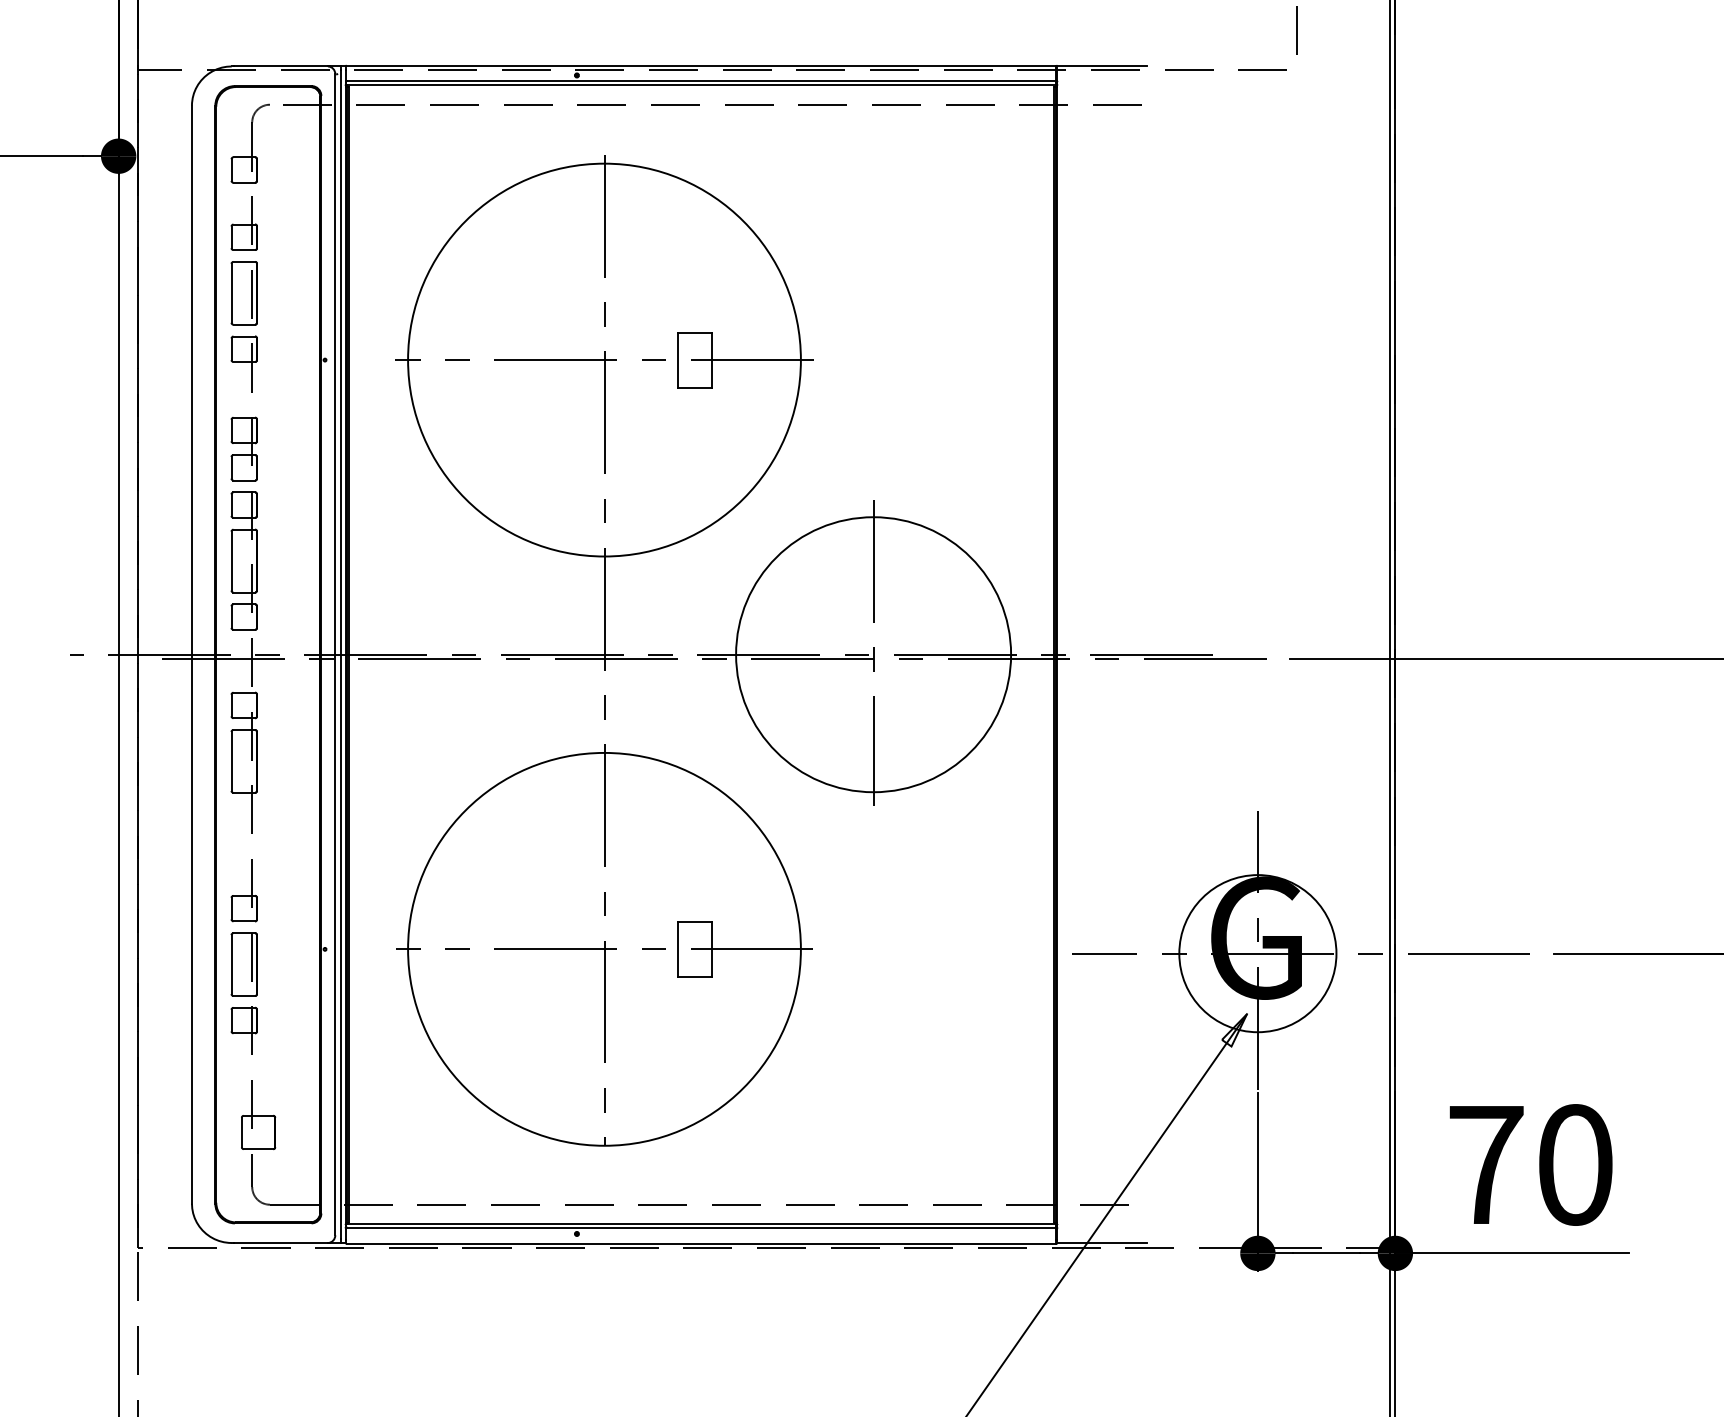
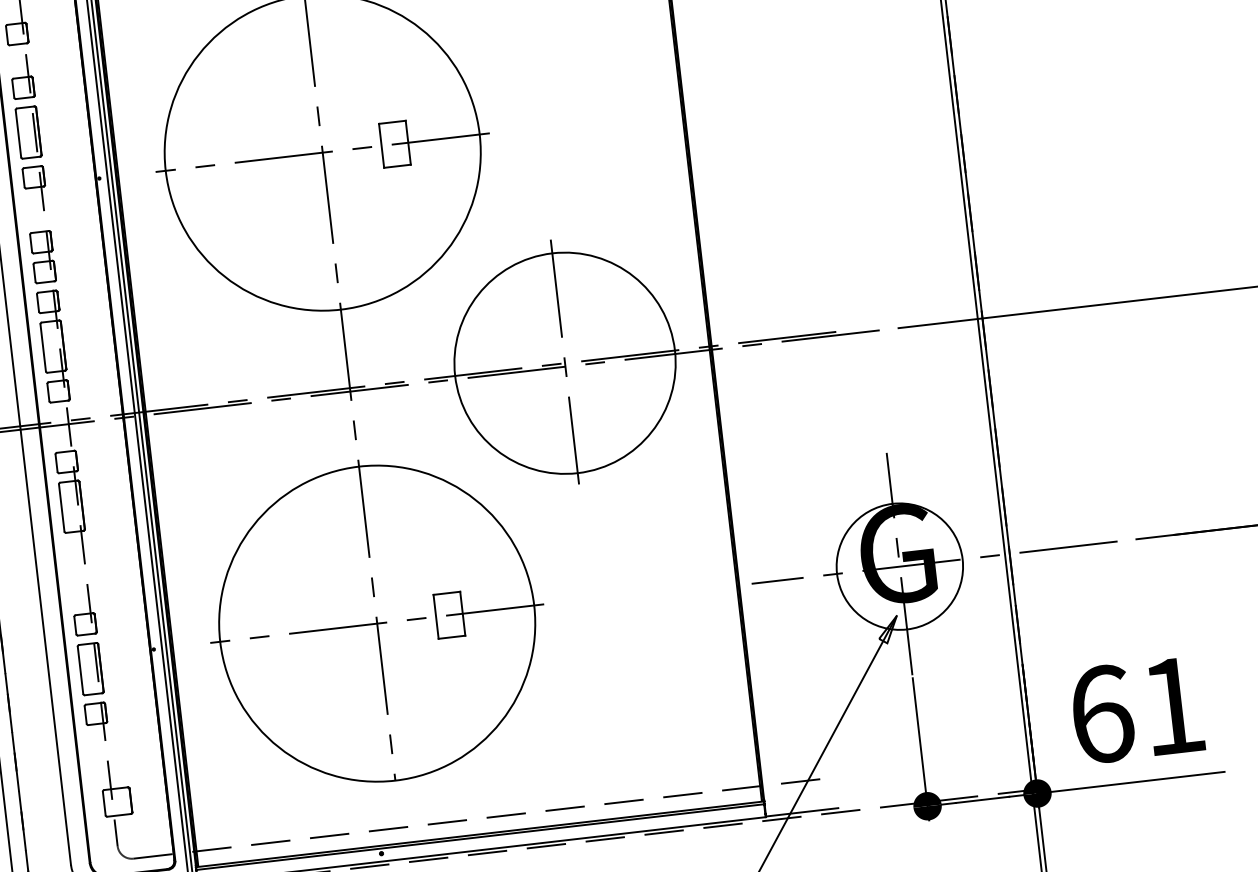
text: (1530, 1164) -> (1137, 709), 70 -> 61

